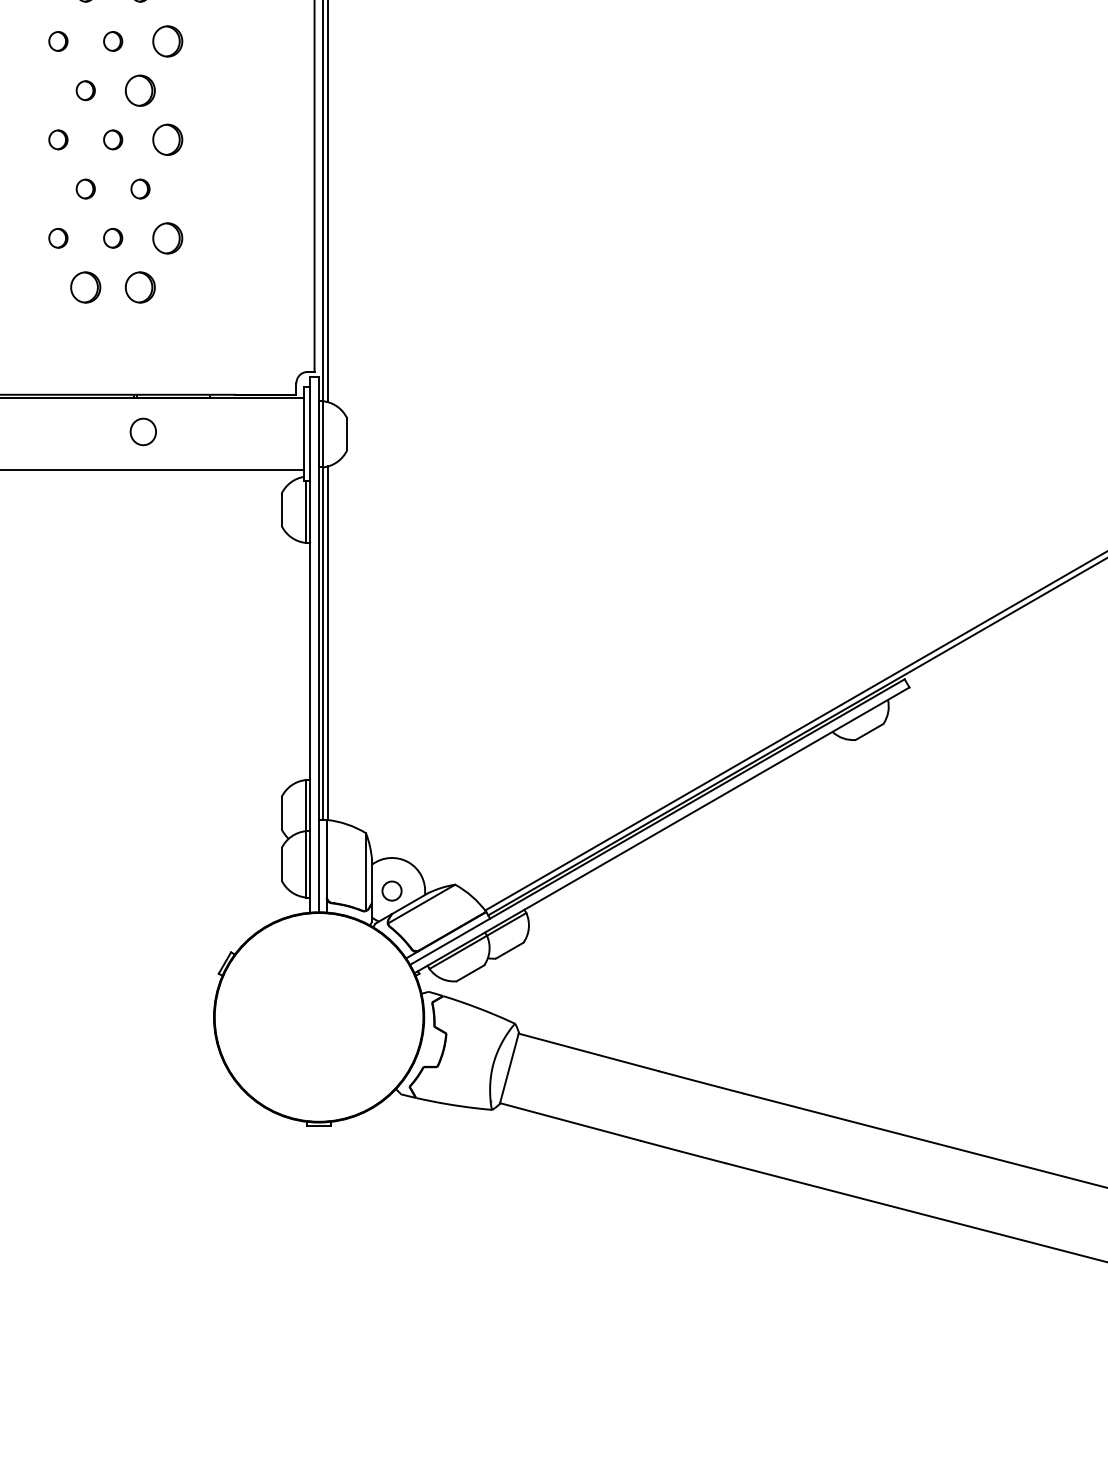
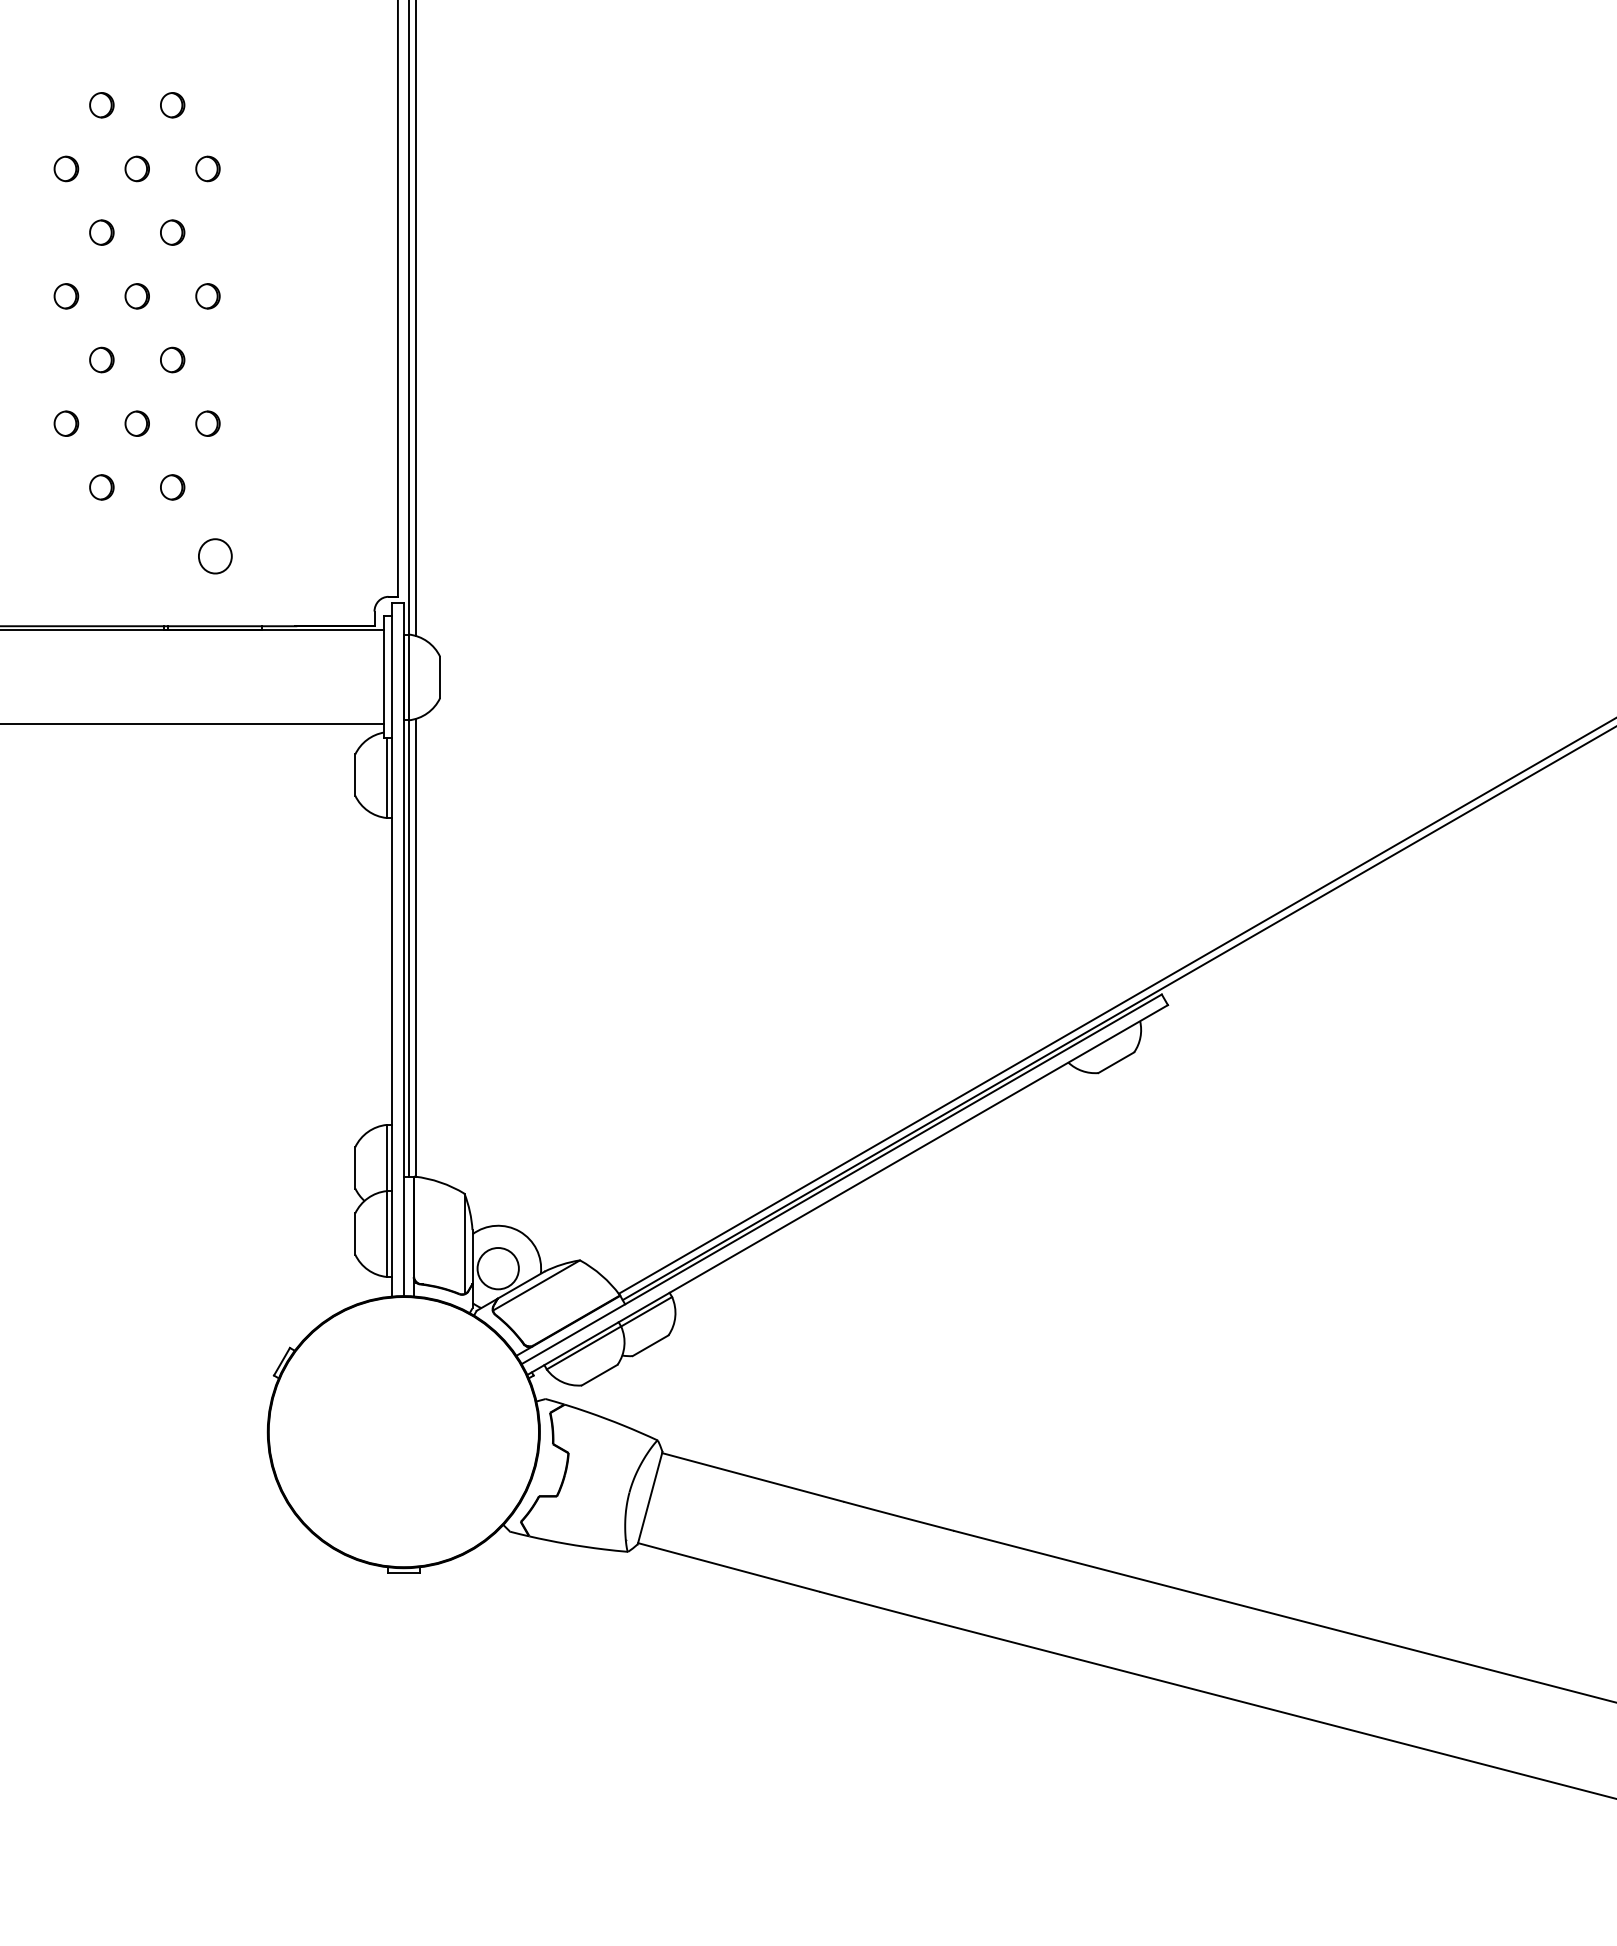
part: (167, 41) -> (207, 168), size x0.62
part: (140, 90) -> (172, 232), size x0.62
part: (167, 140) -> (207, 296), size x0.62
part: (167, 238) -> (207, 423), size x0.62
part: (85, 287) -> (101, 487), size x0.62
part: (140, 287) -> (172, 487), size x0.62
part: (143, 432) -> (215, 556), moved
circle: (391, 890) -> (497, 1268), size x1.67

